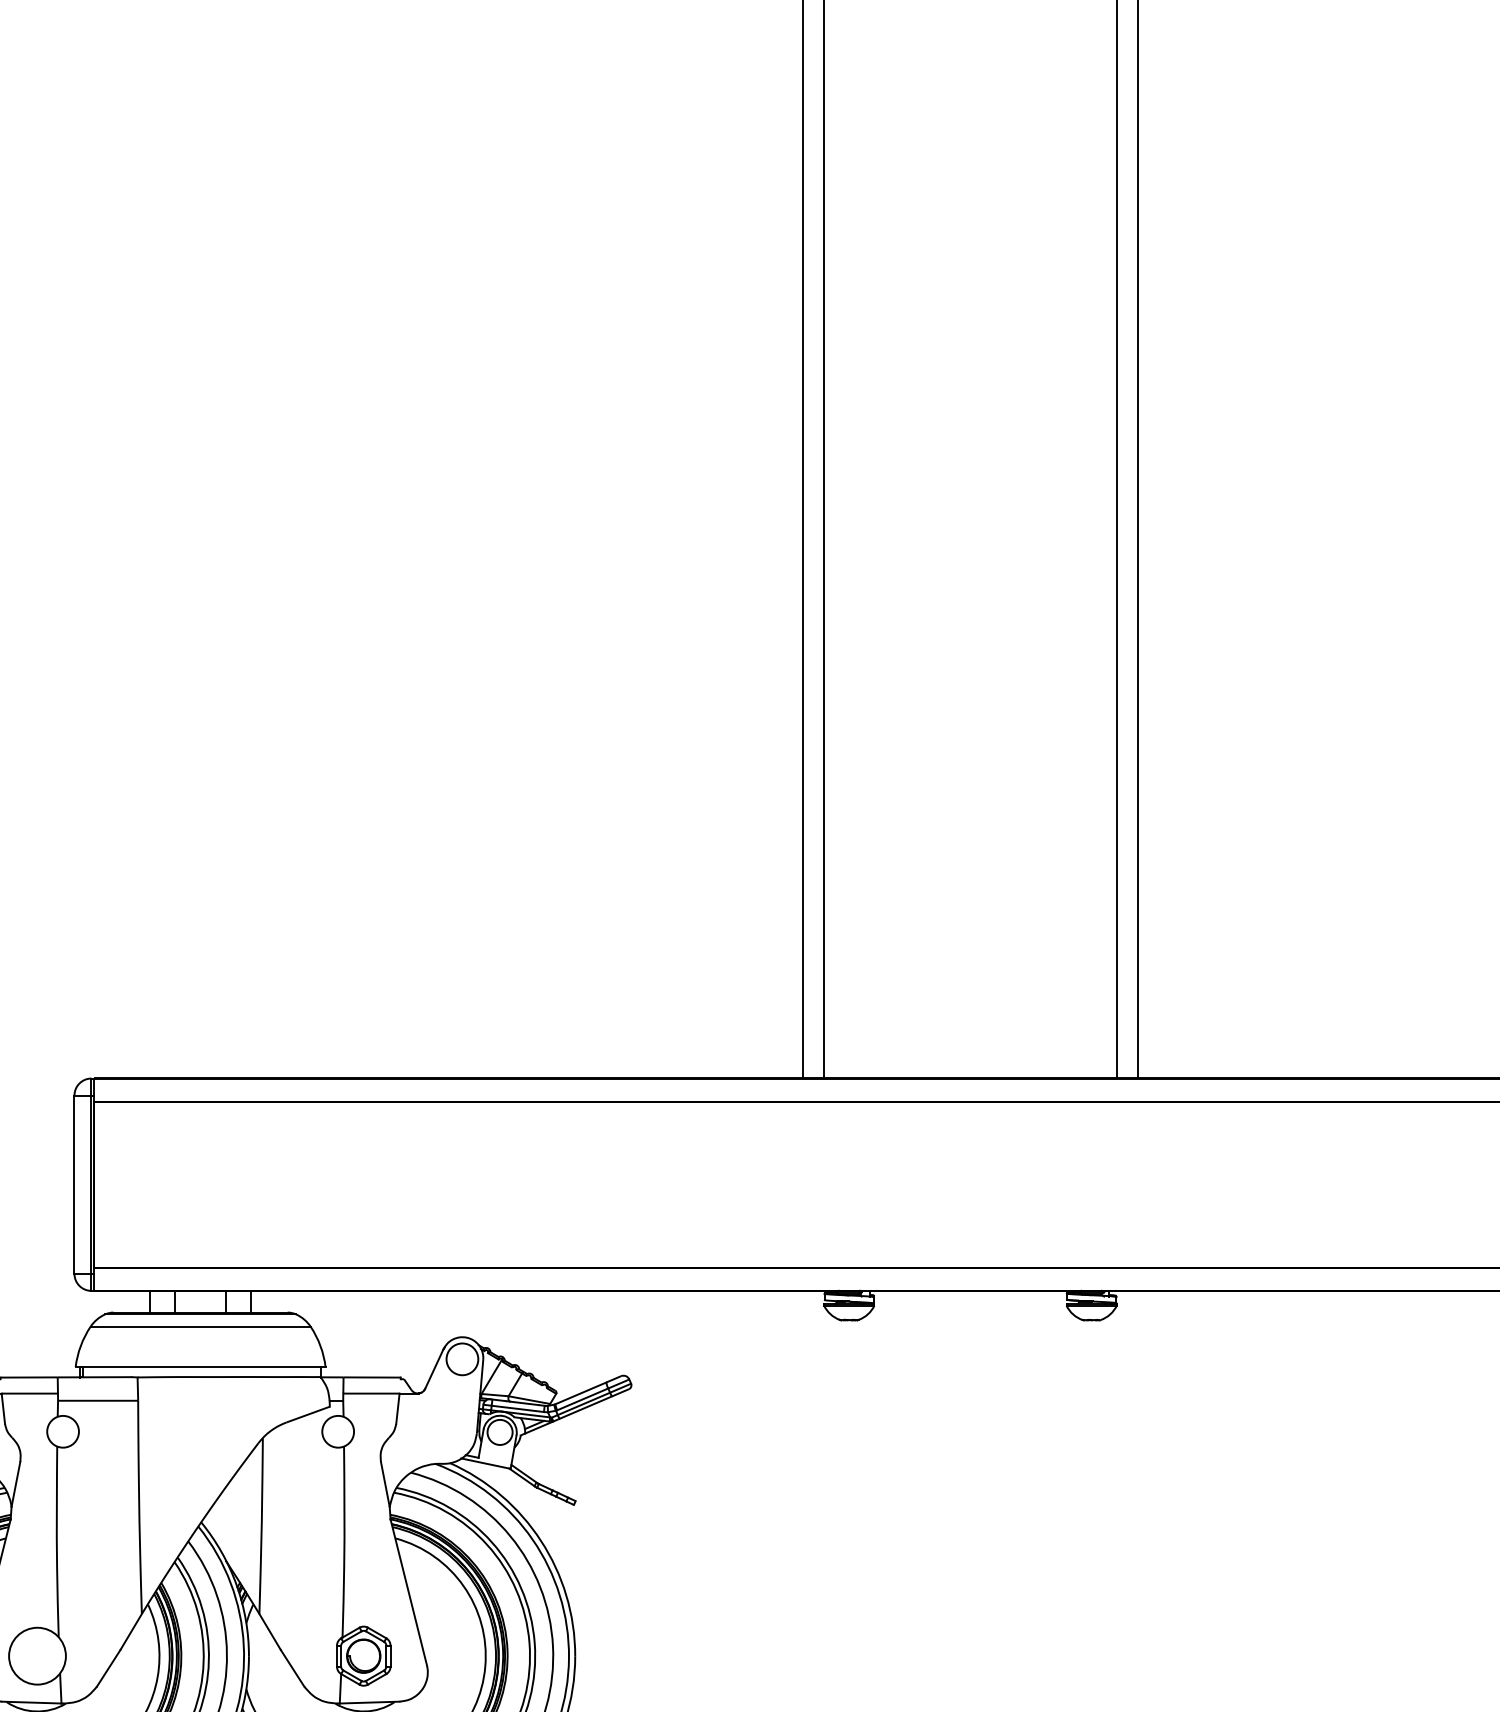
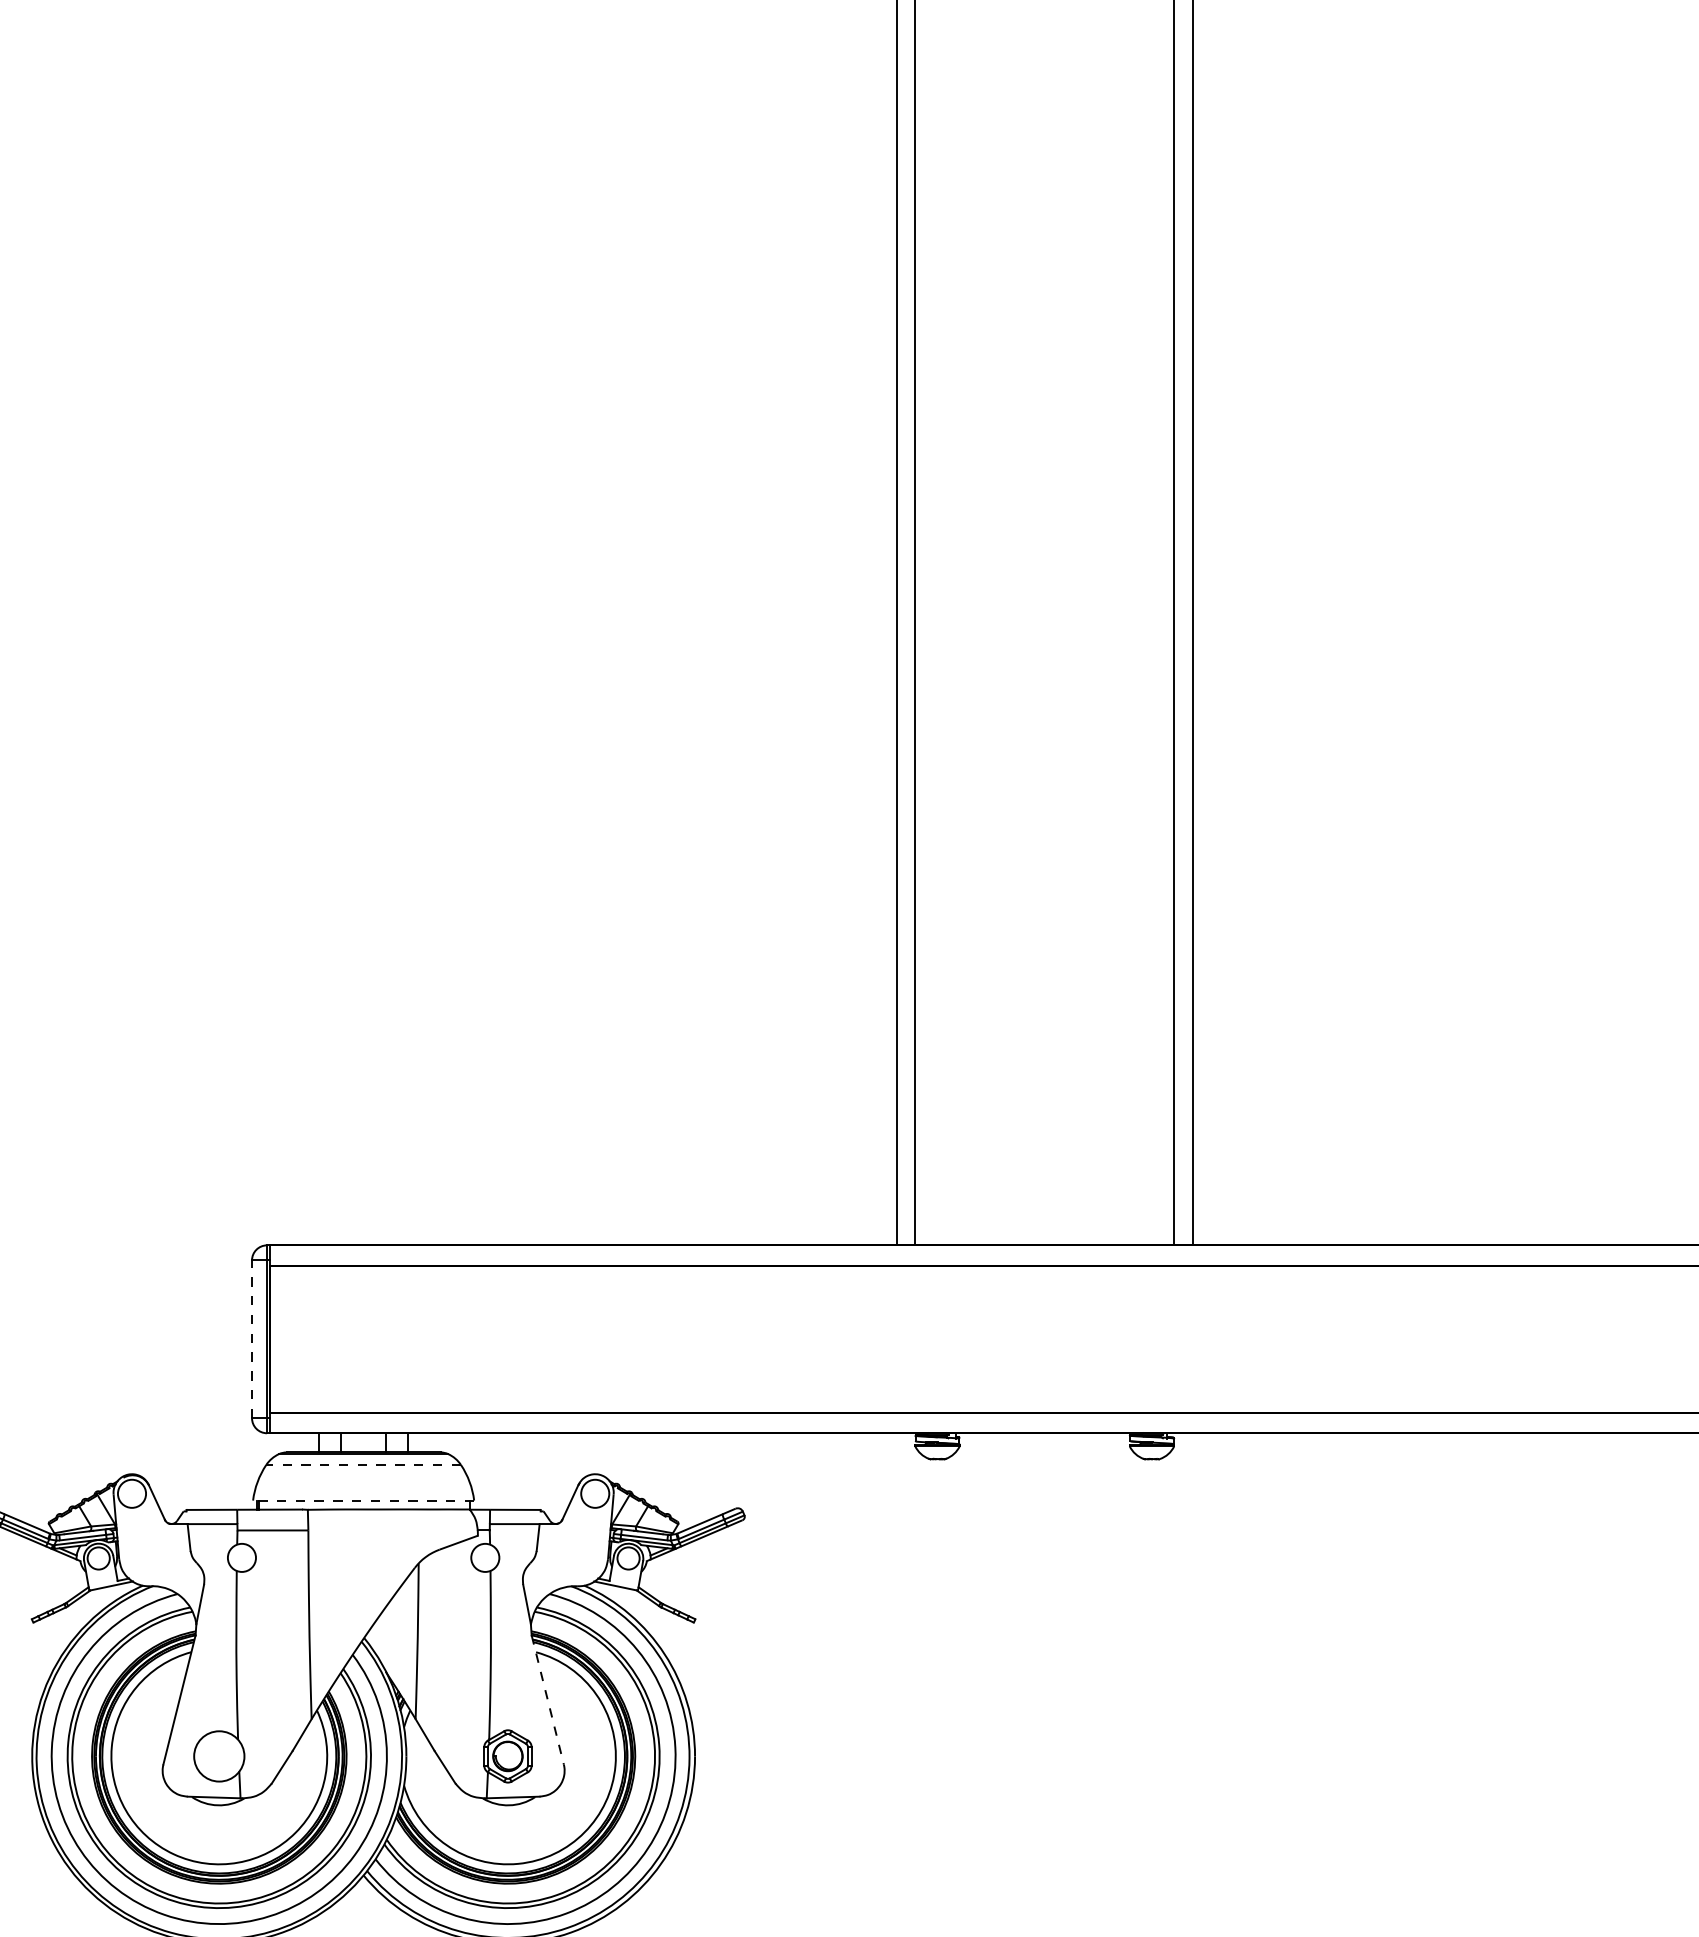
line: (75, 1184) -> (252, 1339), solid -> dashed
line: (200, 1326) -> (363, 1464), solid -> dashed
line: (200, 1366) -> (363, 1500), solid -> dashed
line: (408, 1591) -> (547, 1699), solid -> dashed

